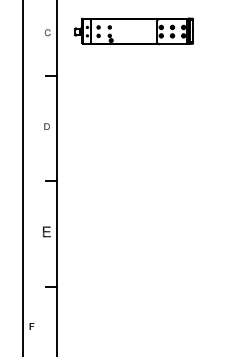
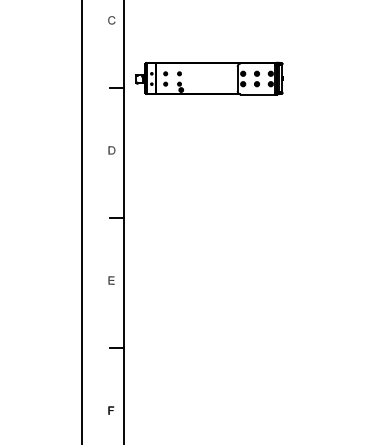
part: (134, 31) -> (209, 78), moved
part: (47, 32) -> (111, 20), moved
part: (46, 231) -> (111, 280), size x0.62
part: (32, 326) -> (111, 410), moved

